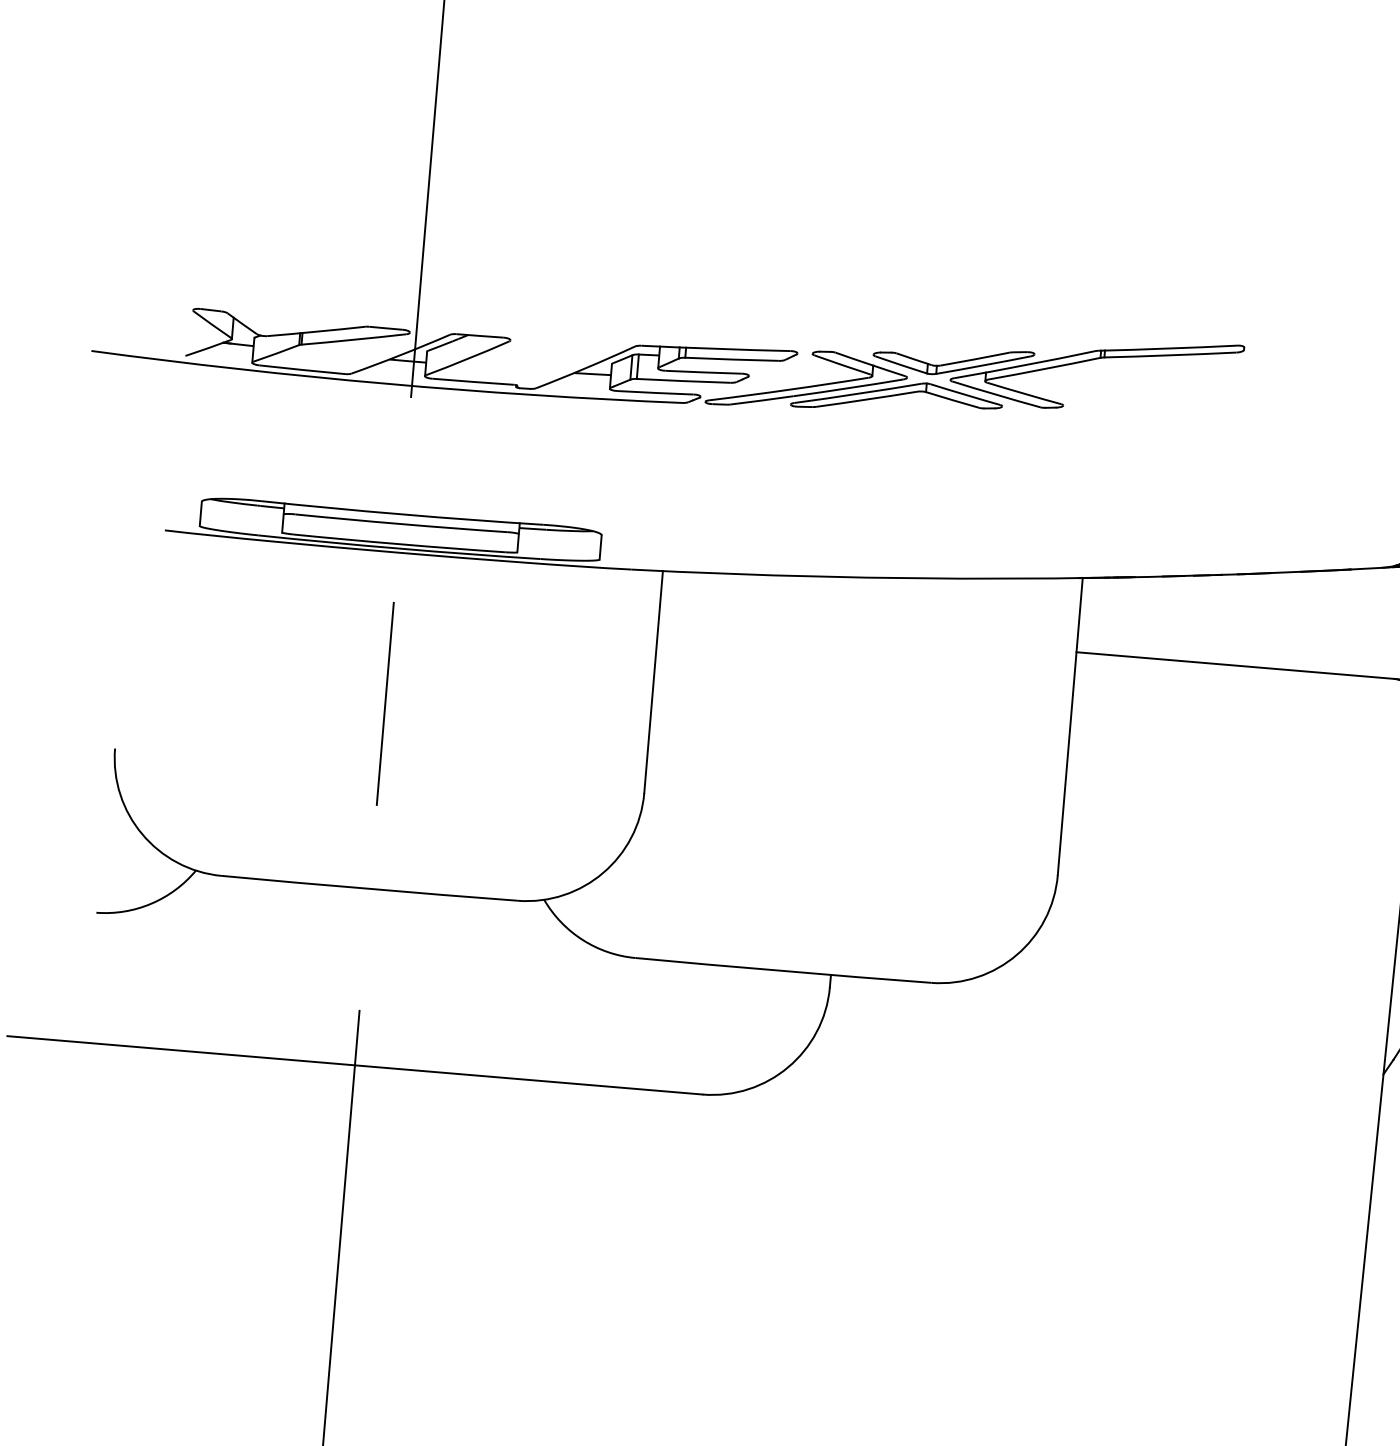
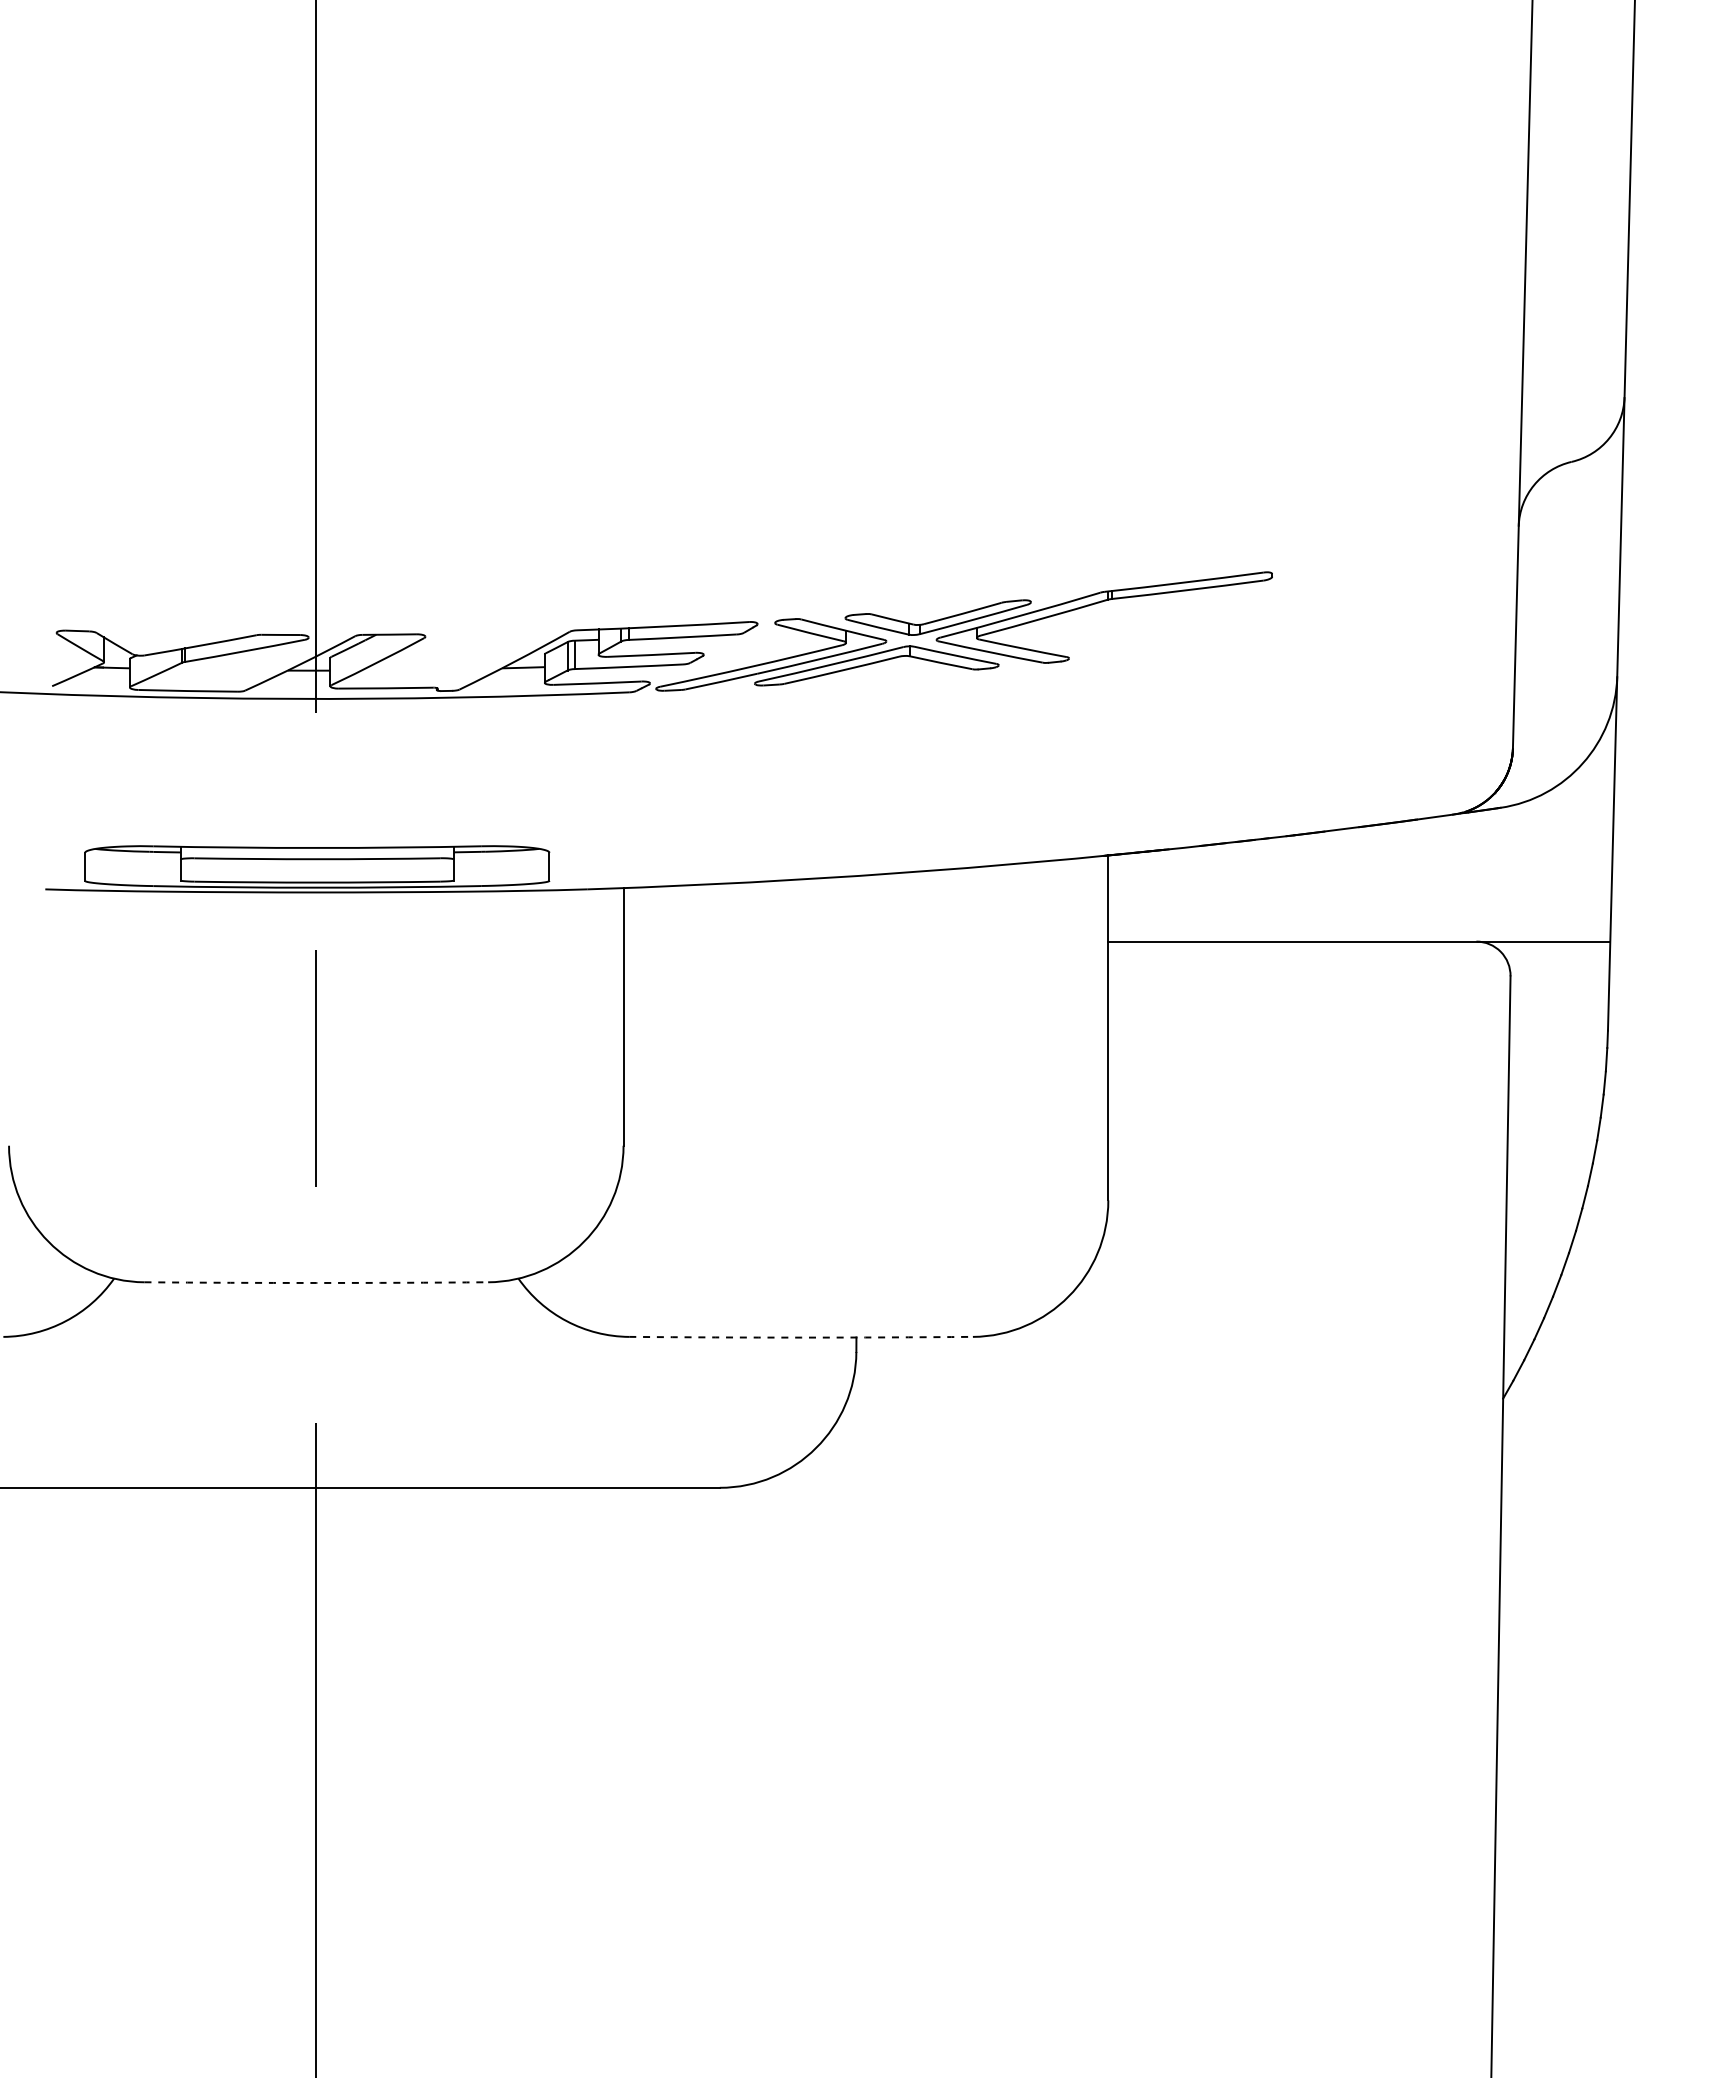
arc: (369, 888) -> (316, 1282), solid -> dashed
arc: (783, 970) -> (801, 1337), solid -> dashed

